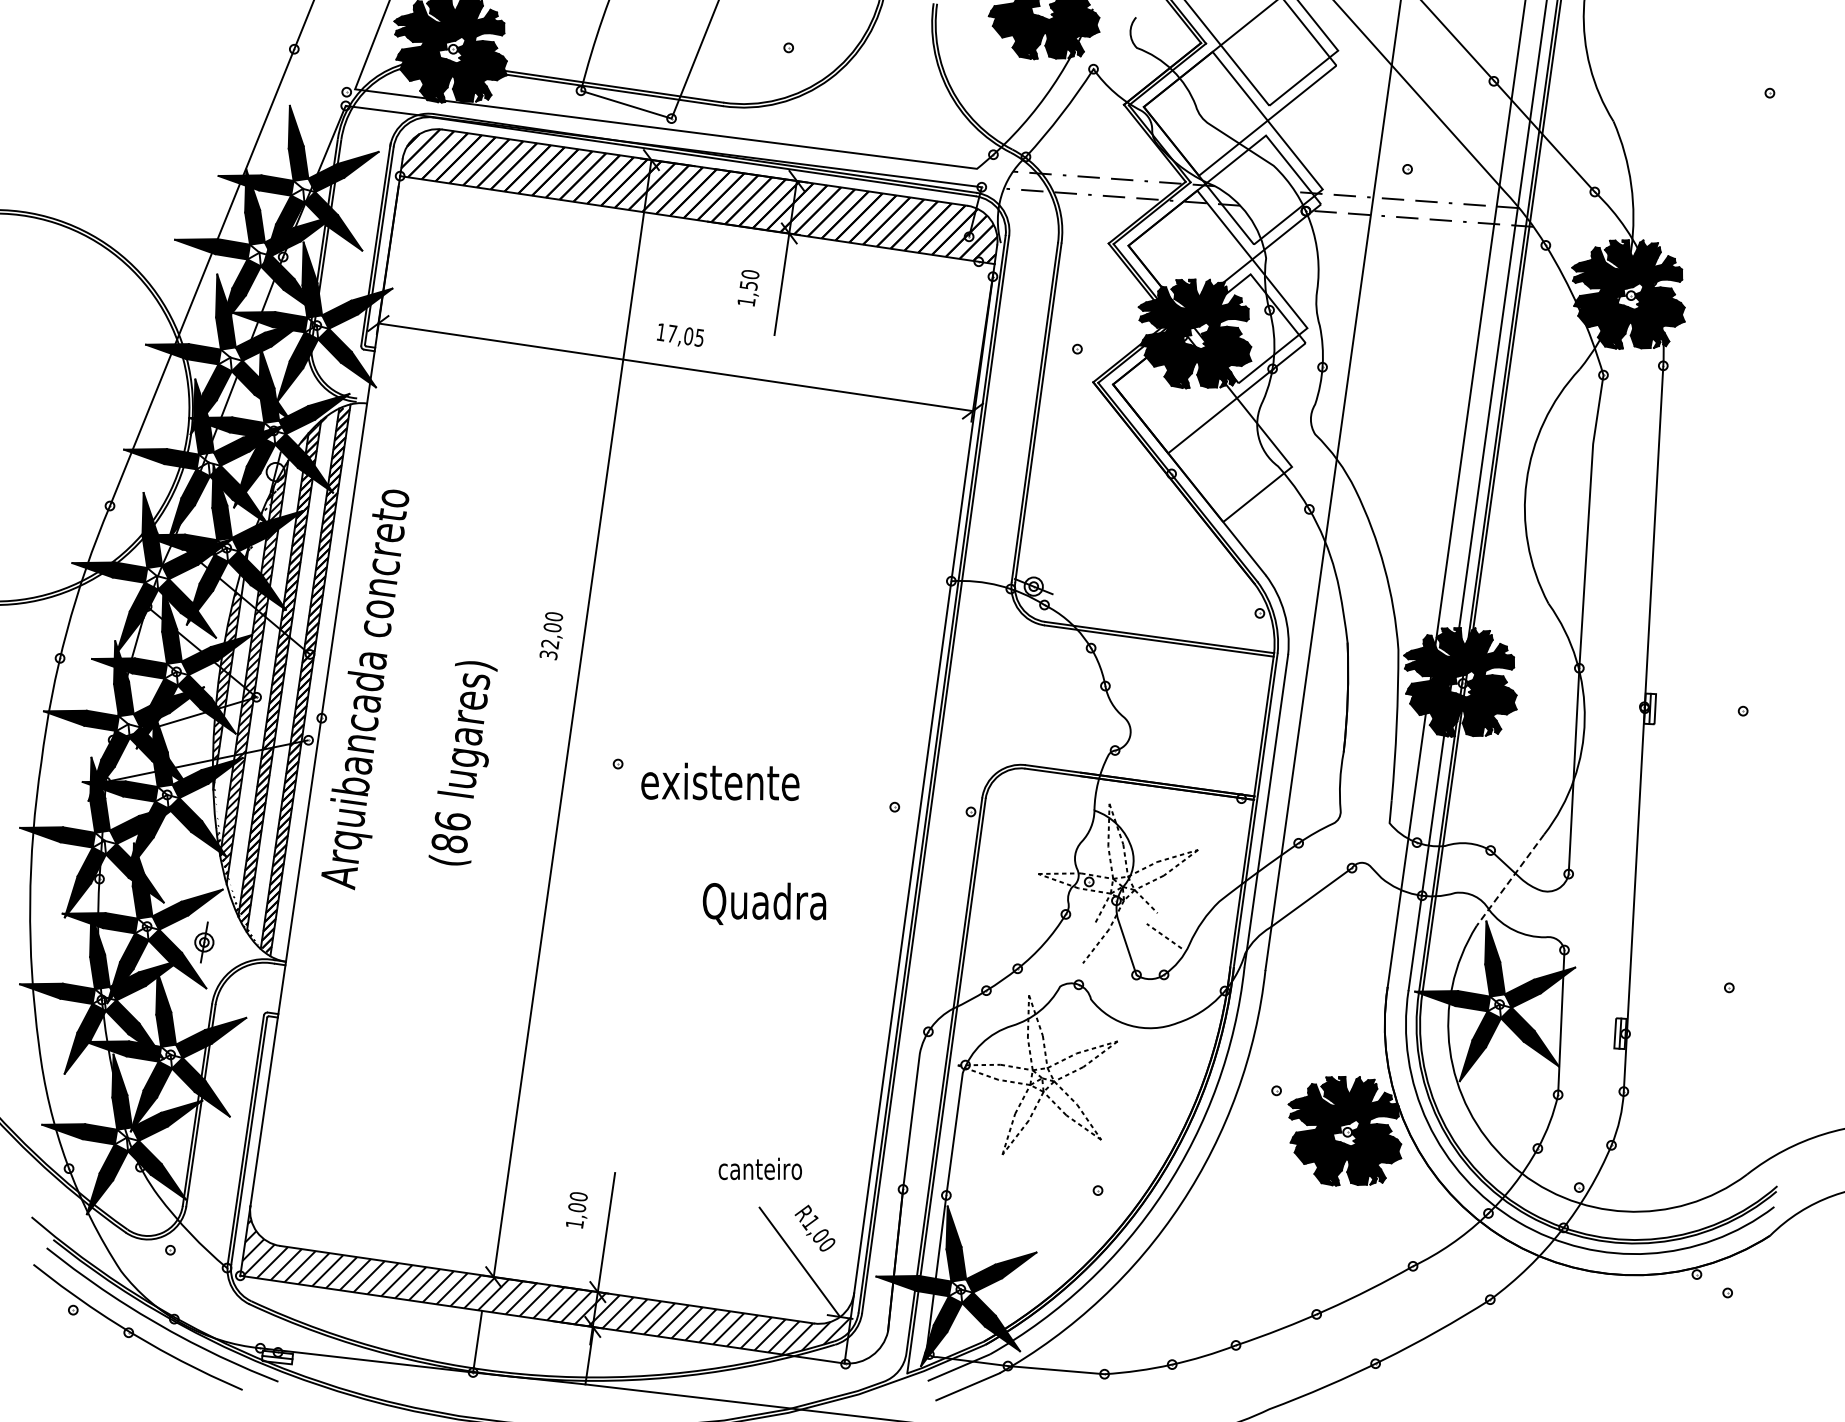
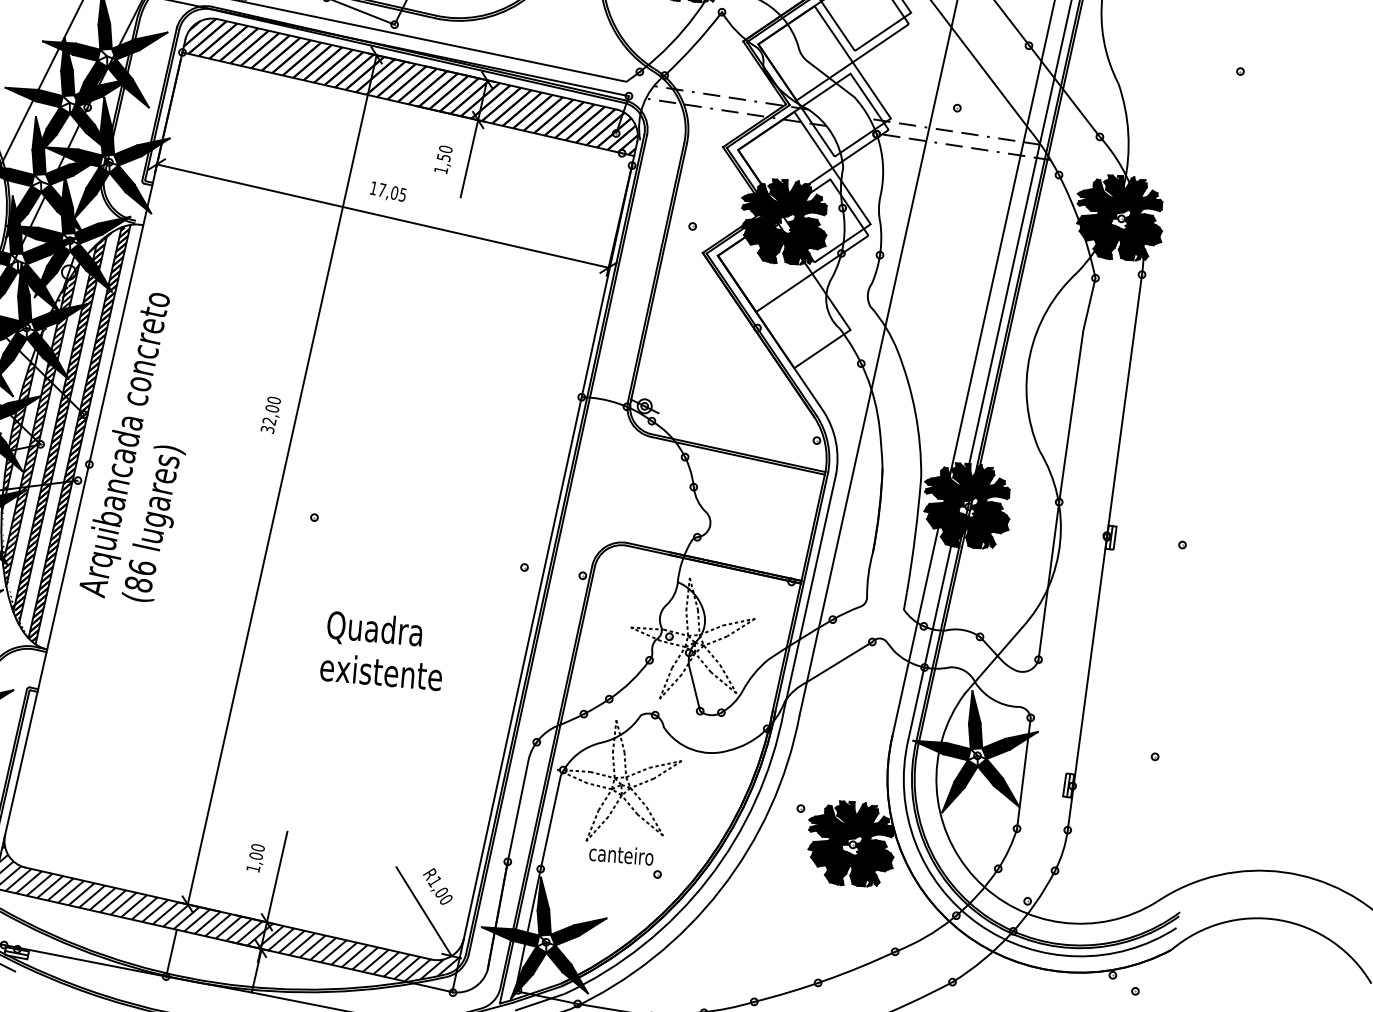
text: (462, 763) -> (153, 523), moved
text: (720, 781) -> (381, 671), moved
line: (1510, 880) -> (993, 661), dashed -> solid
text: (764, 903) -> (374, 630), moved
line: (1135, 911) -> (703, 662), added
line: (1169, 930) -> (728, 678), added
line: (1088, 942) -> (665, 683), added
text: (759, 1168) -> (620, 854), moved

